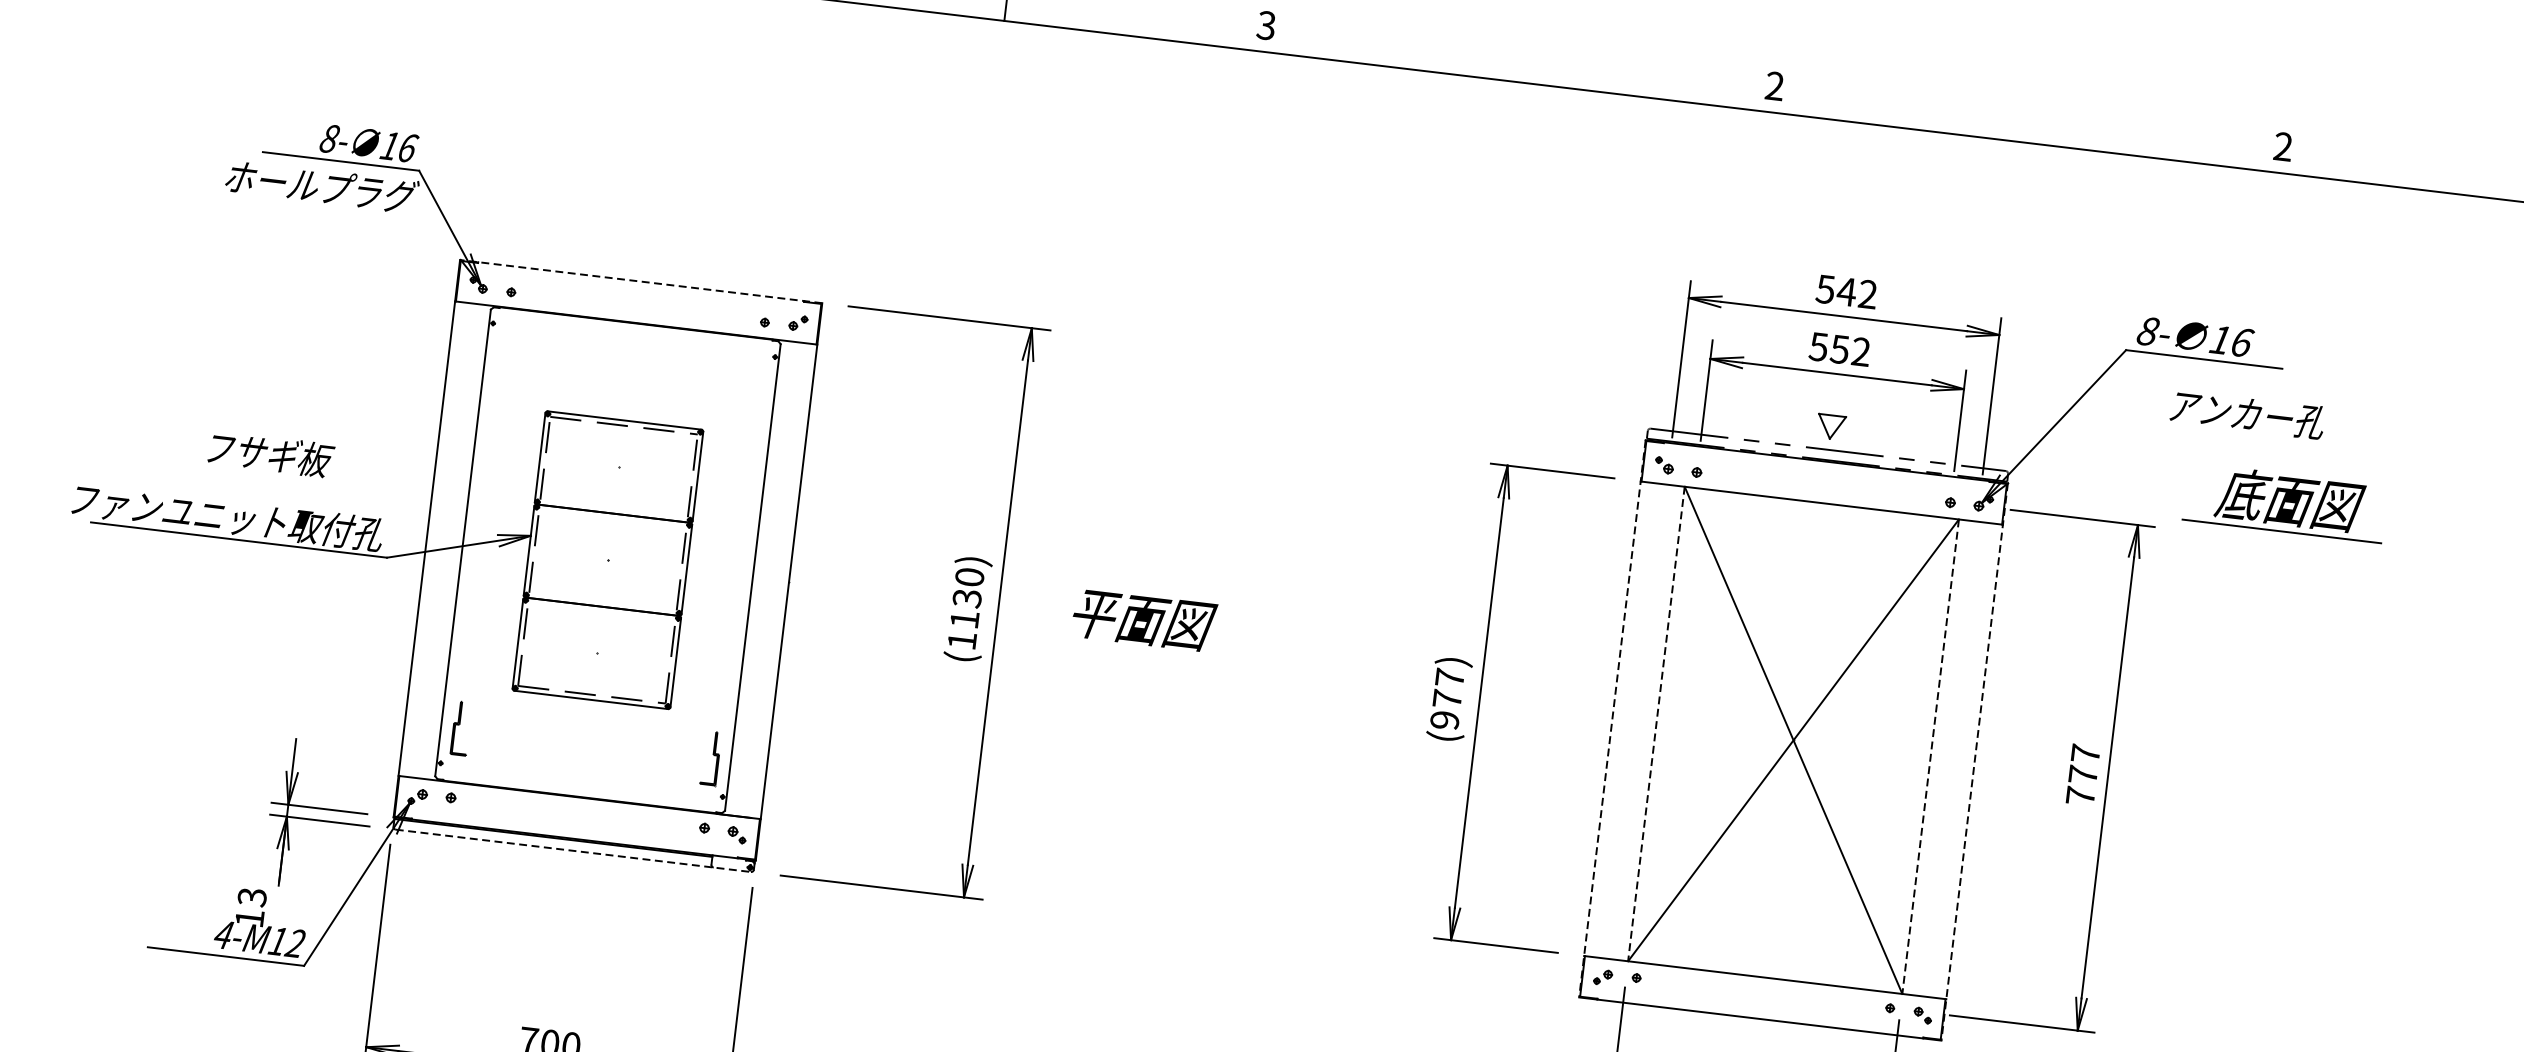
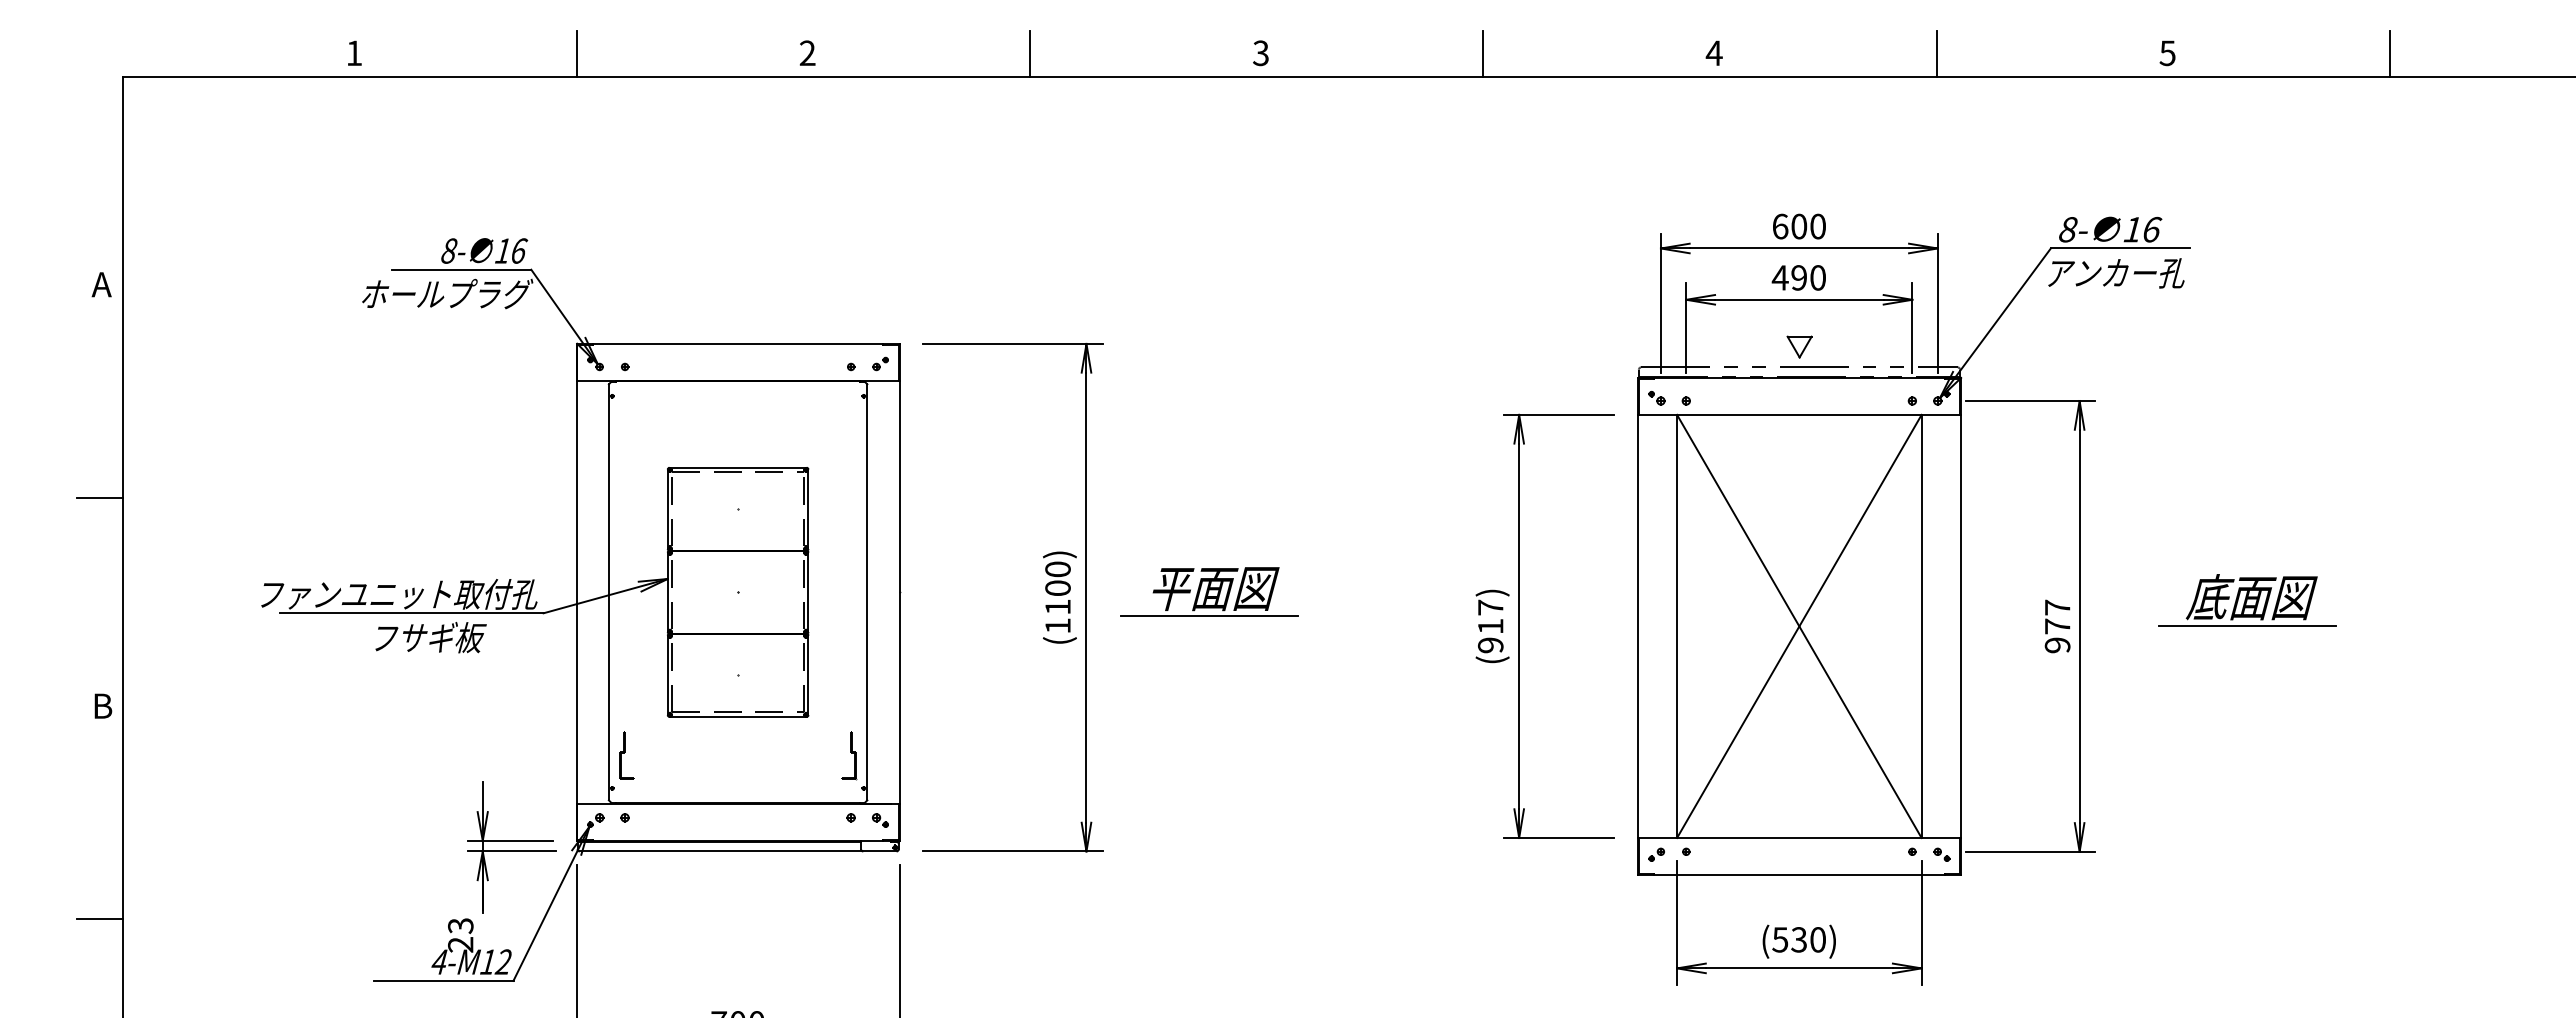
line: (1515, 55) -> (1483, 53), added
text: (1773, 85) -> (1713, 52), 2 -> 4
line: (2023, 116) -> (1936, 53), added
text: (2283, 147) -> (2167, 53), 2 -> 5
line: (640, 281) -> (737, 343), dashed -> solid
text: (1846, 291) -> (1798, 226), 542 -> 600
text: (1839, 348) -> (1798, 277), 552 -> 490
text: (2247, 414) -> (2116, 273), moved
text: (270, 454) -> (430, 637), moved
part: (2284, 503) -> (2247, 600), moved
text: (966, 598) -> (1057, 588), (1130) -> (1100)
line: (1133, 650) -> (1209, 616), added
text: (1447, 699) -> (1490, 626), (977) -> (917)
line: (1612, 718) -> (1637, 626), dashed -> solid
line: (1656, 724) -> (1677, 626), dashed -> solid
line: (1930, 756) -> (1921, 626), dashed -> solid
line: (1974, 761) -> (1960, 626), dashed -> solid
text: (2080, 796) -> (2057, 645), 777 -> 977
line: (573, 850) -> (738, 851), dashed -> solid
text: (249, 918) -> (460, 944), 13 -> 23

